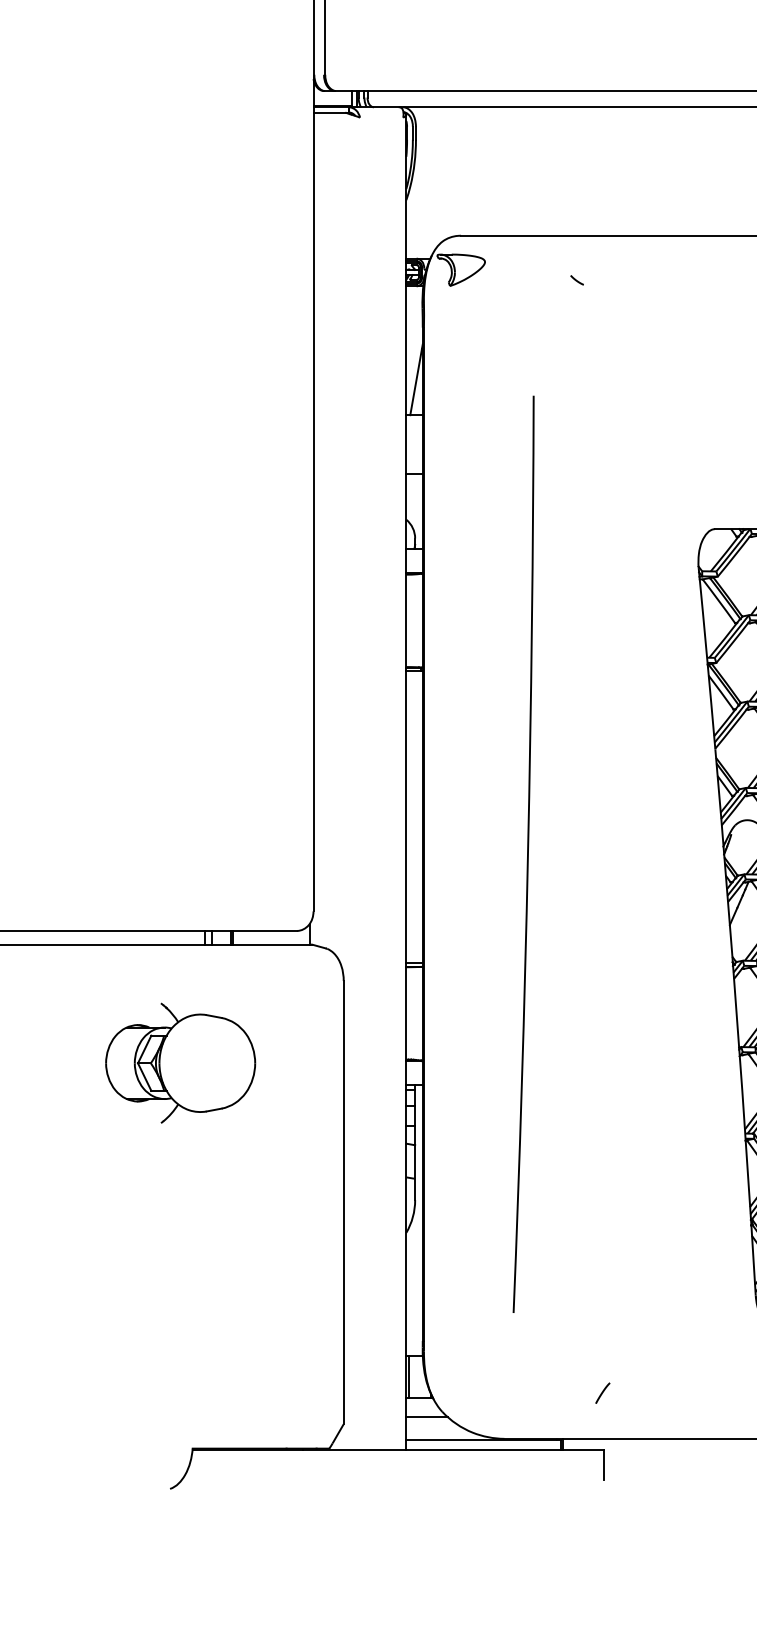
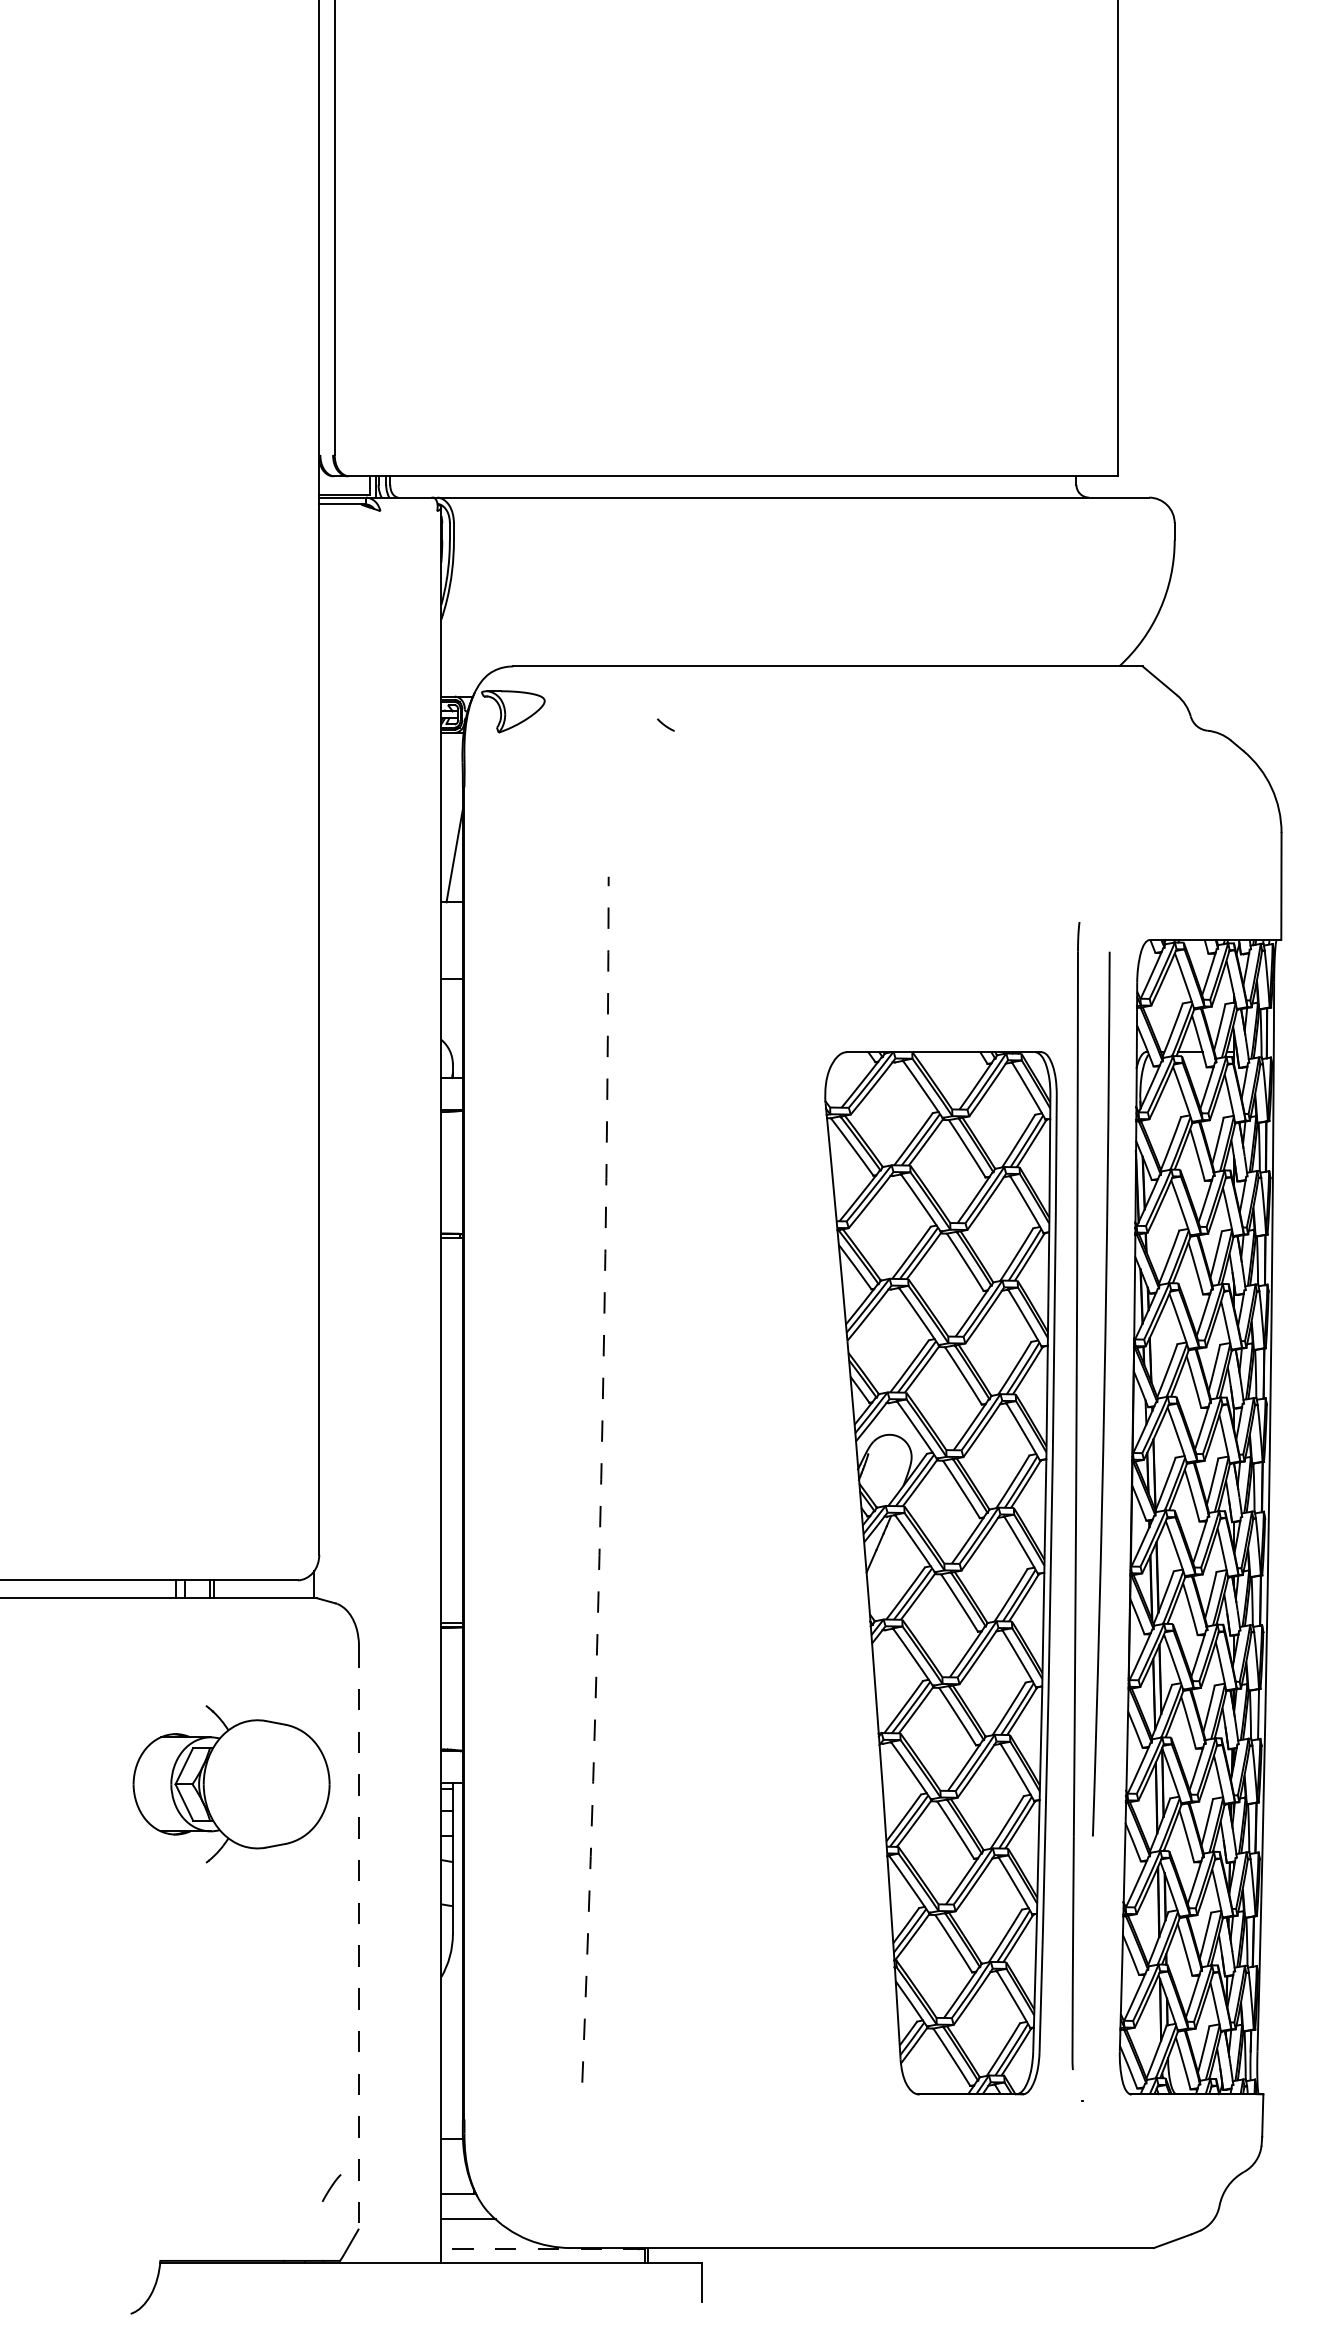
arc: (528, 854) -> (601, 1479), solid -> dashed
part: (180, 1063) -> (231, 1784), moved
line: (344, 1202) -> (359, 1937), solid -> dashed
line: (409, 1376) -> (445, 2166), removed
line: (602, 1392) -> (331, 2187), moved
line: (483, 1439) -> (542, 2249), solid -> dashed

